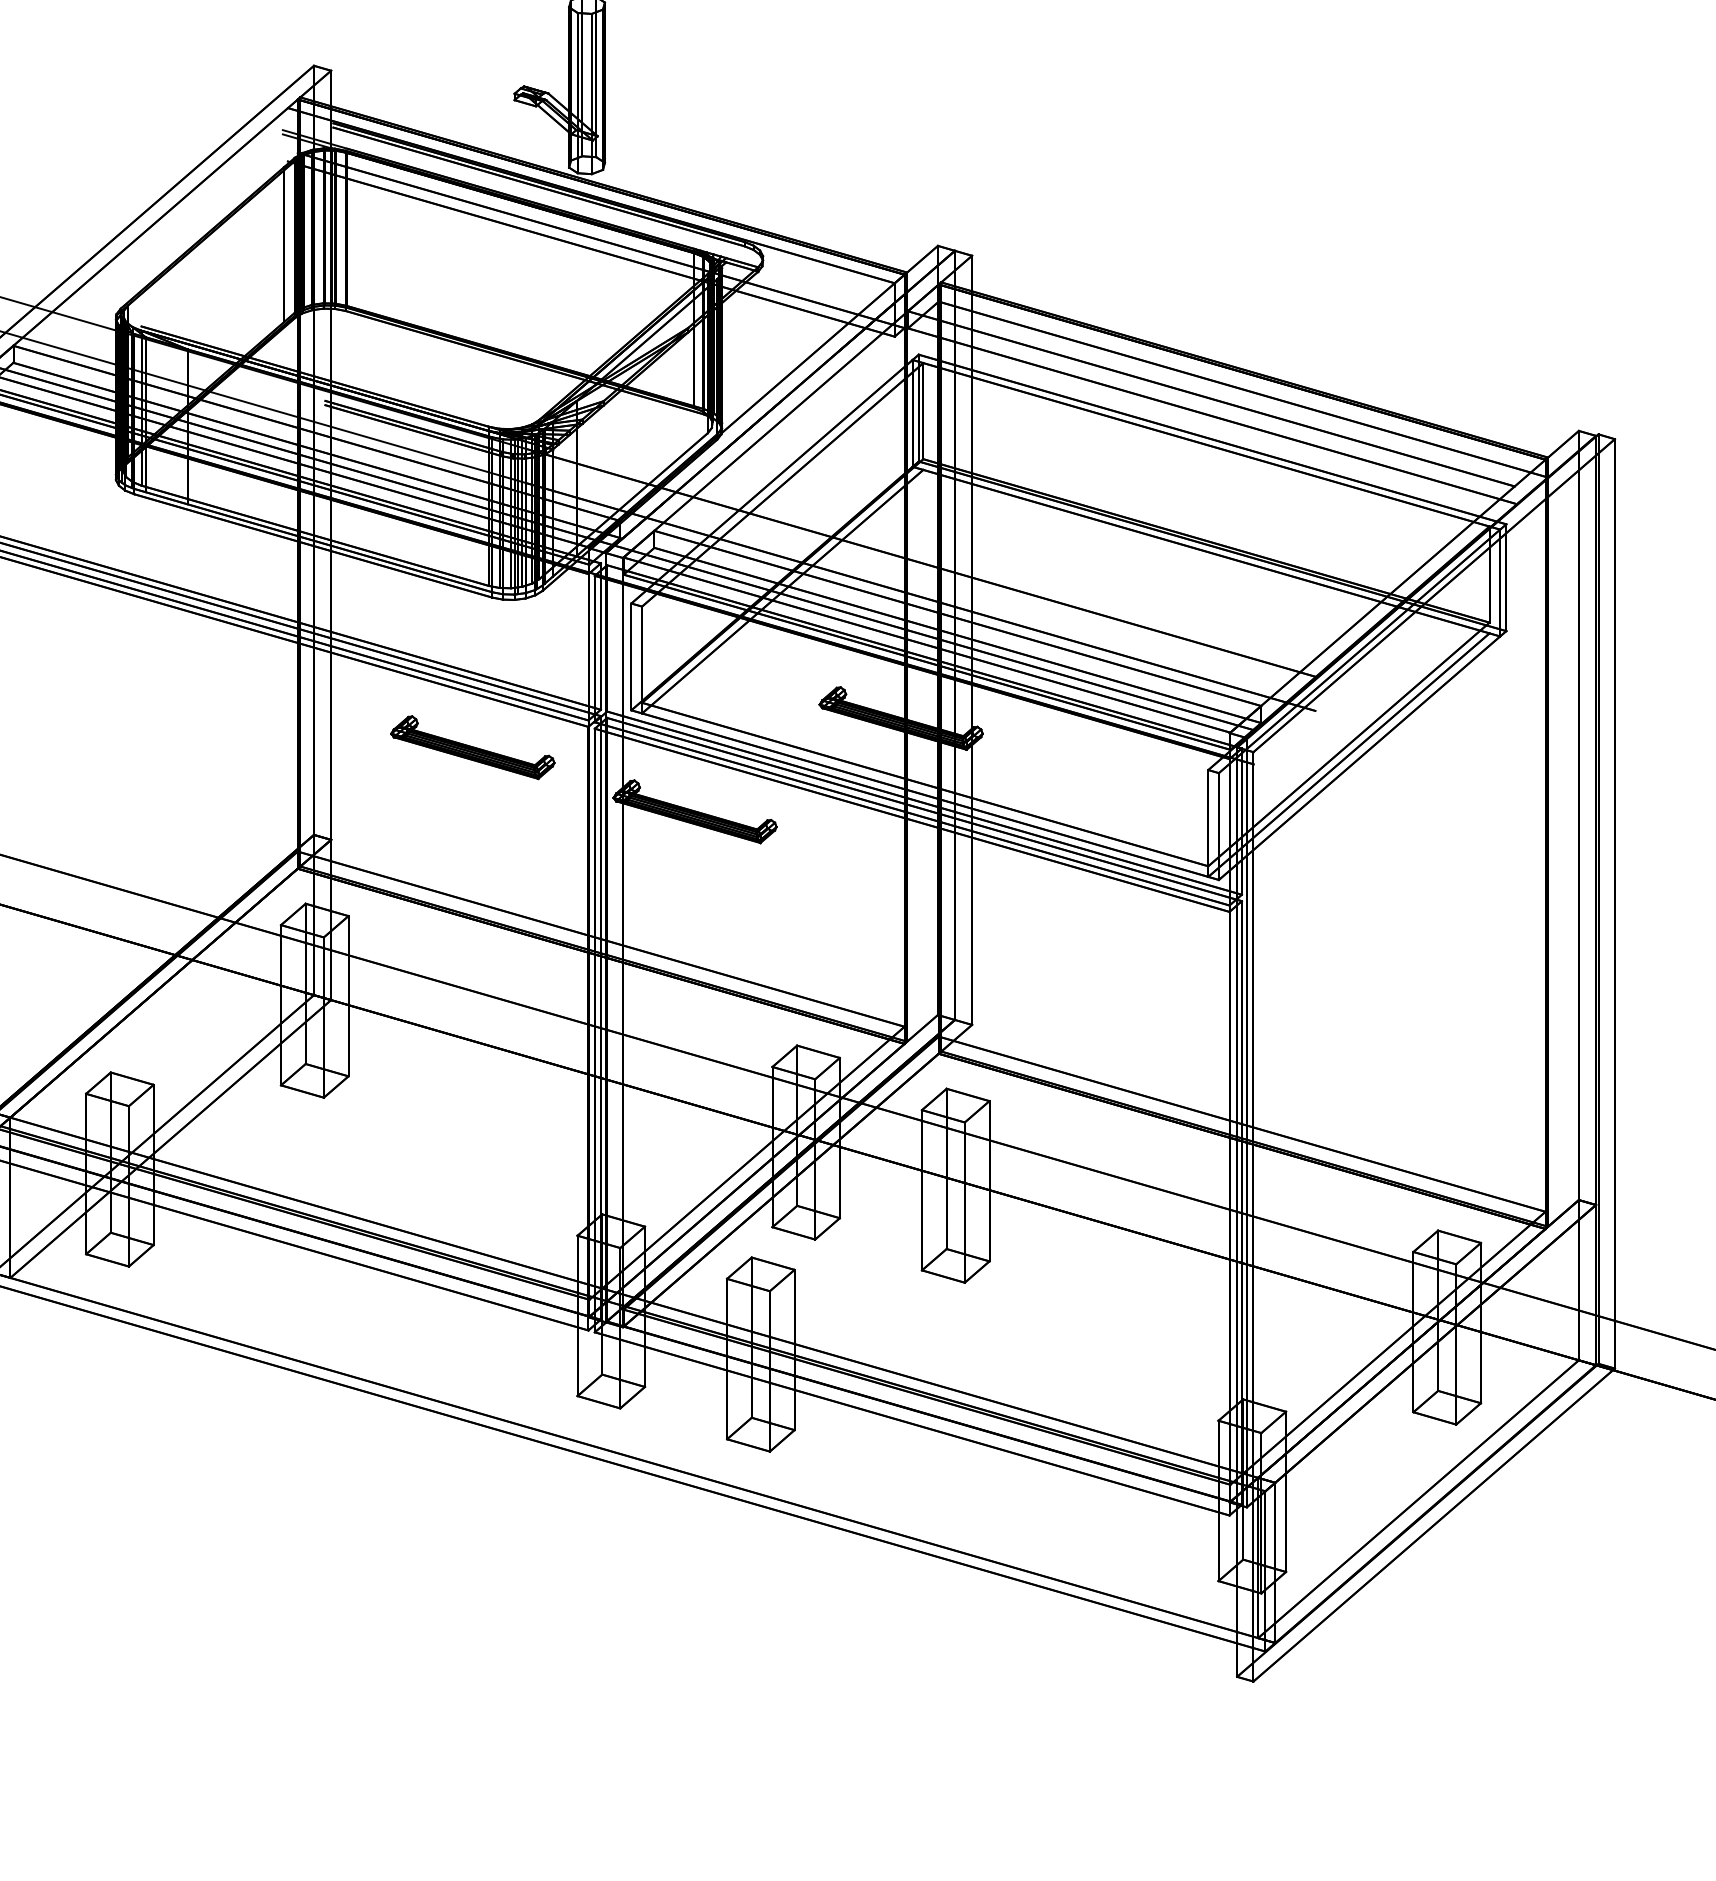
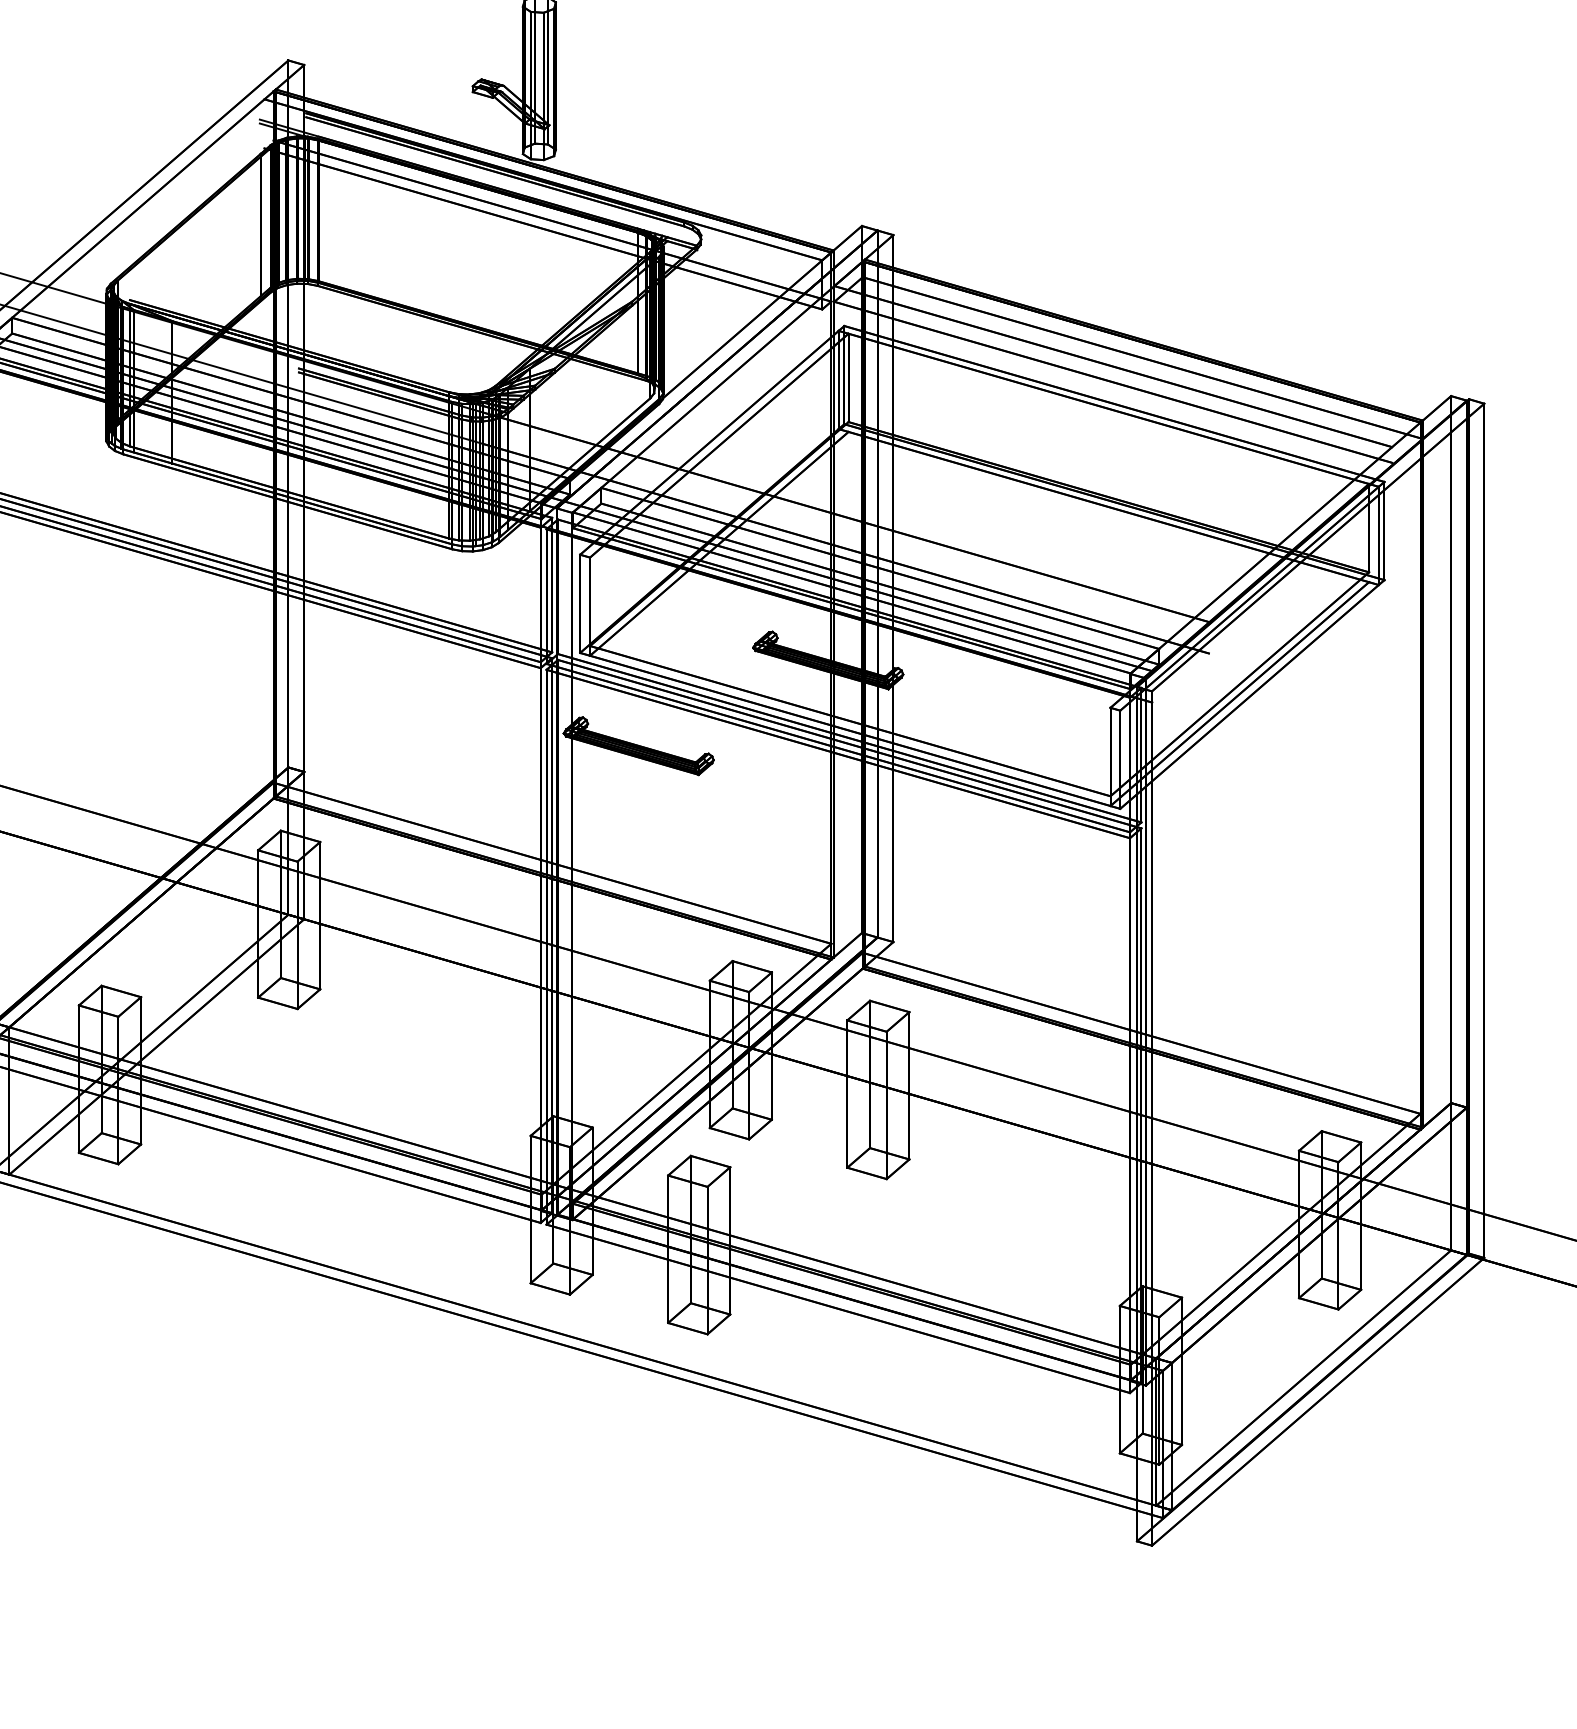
part: (472, 747) -> (434, 687), removed

